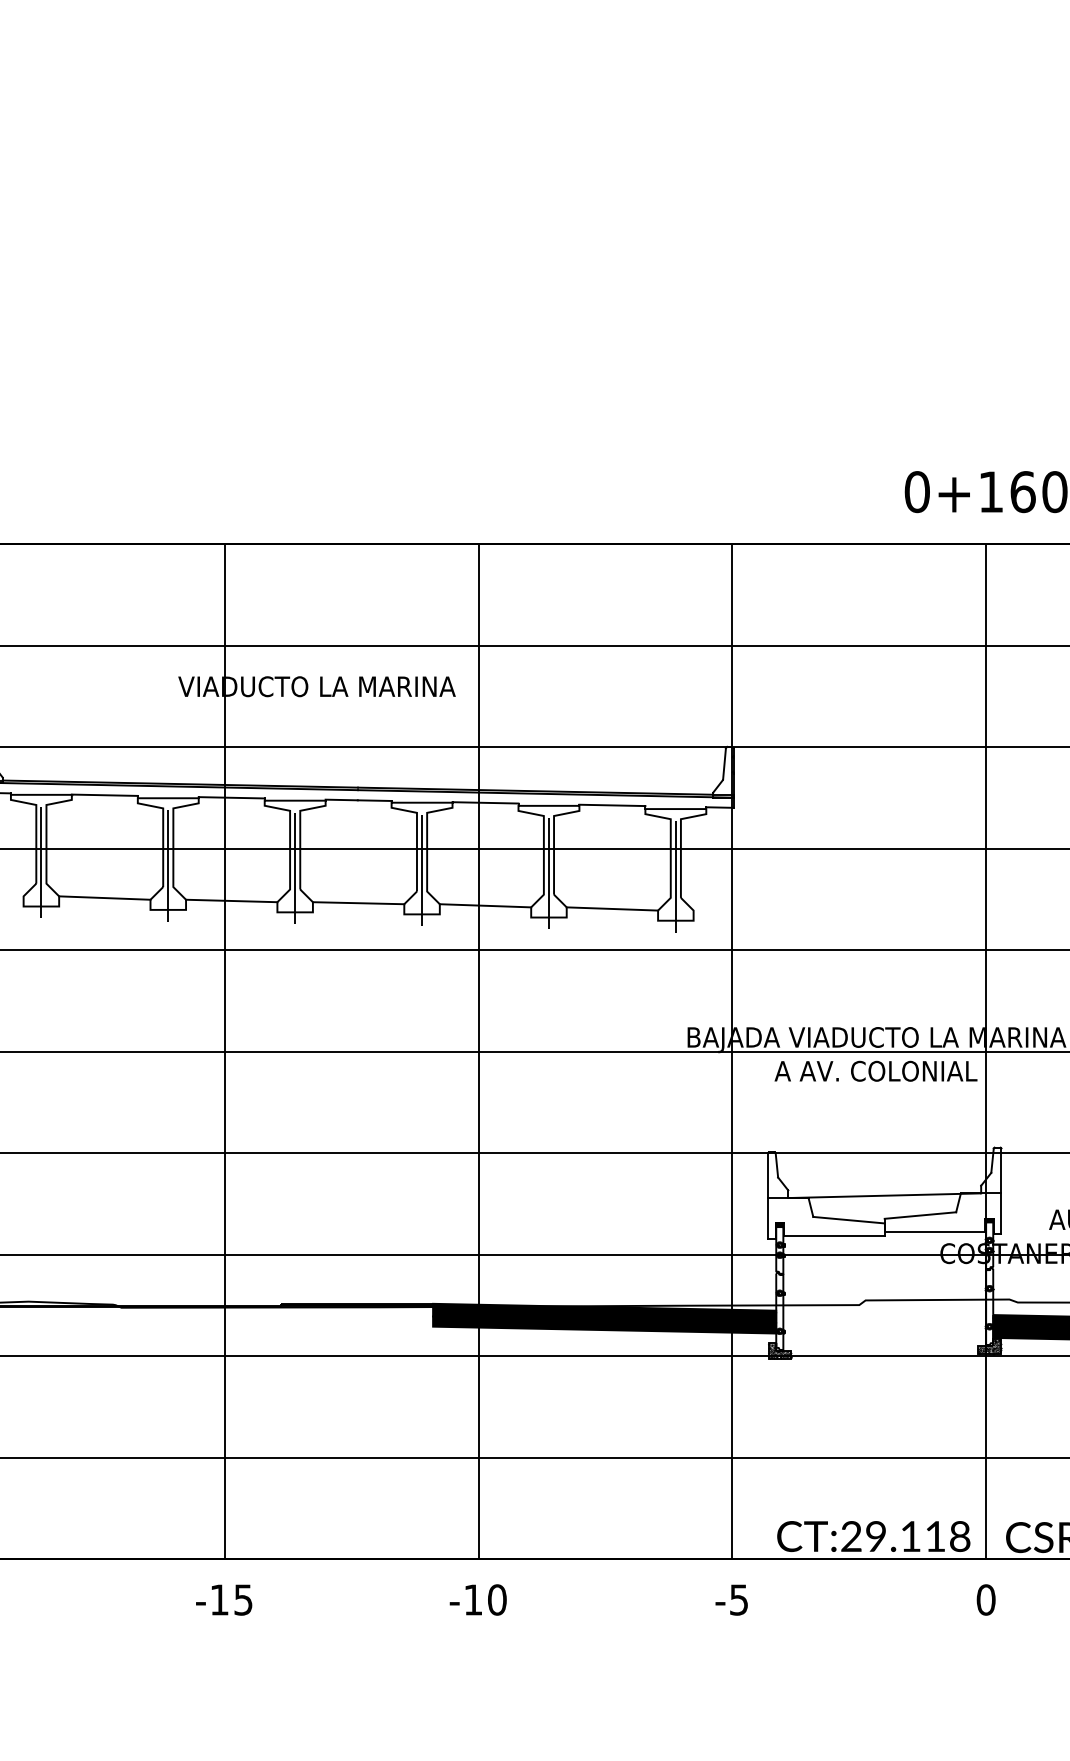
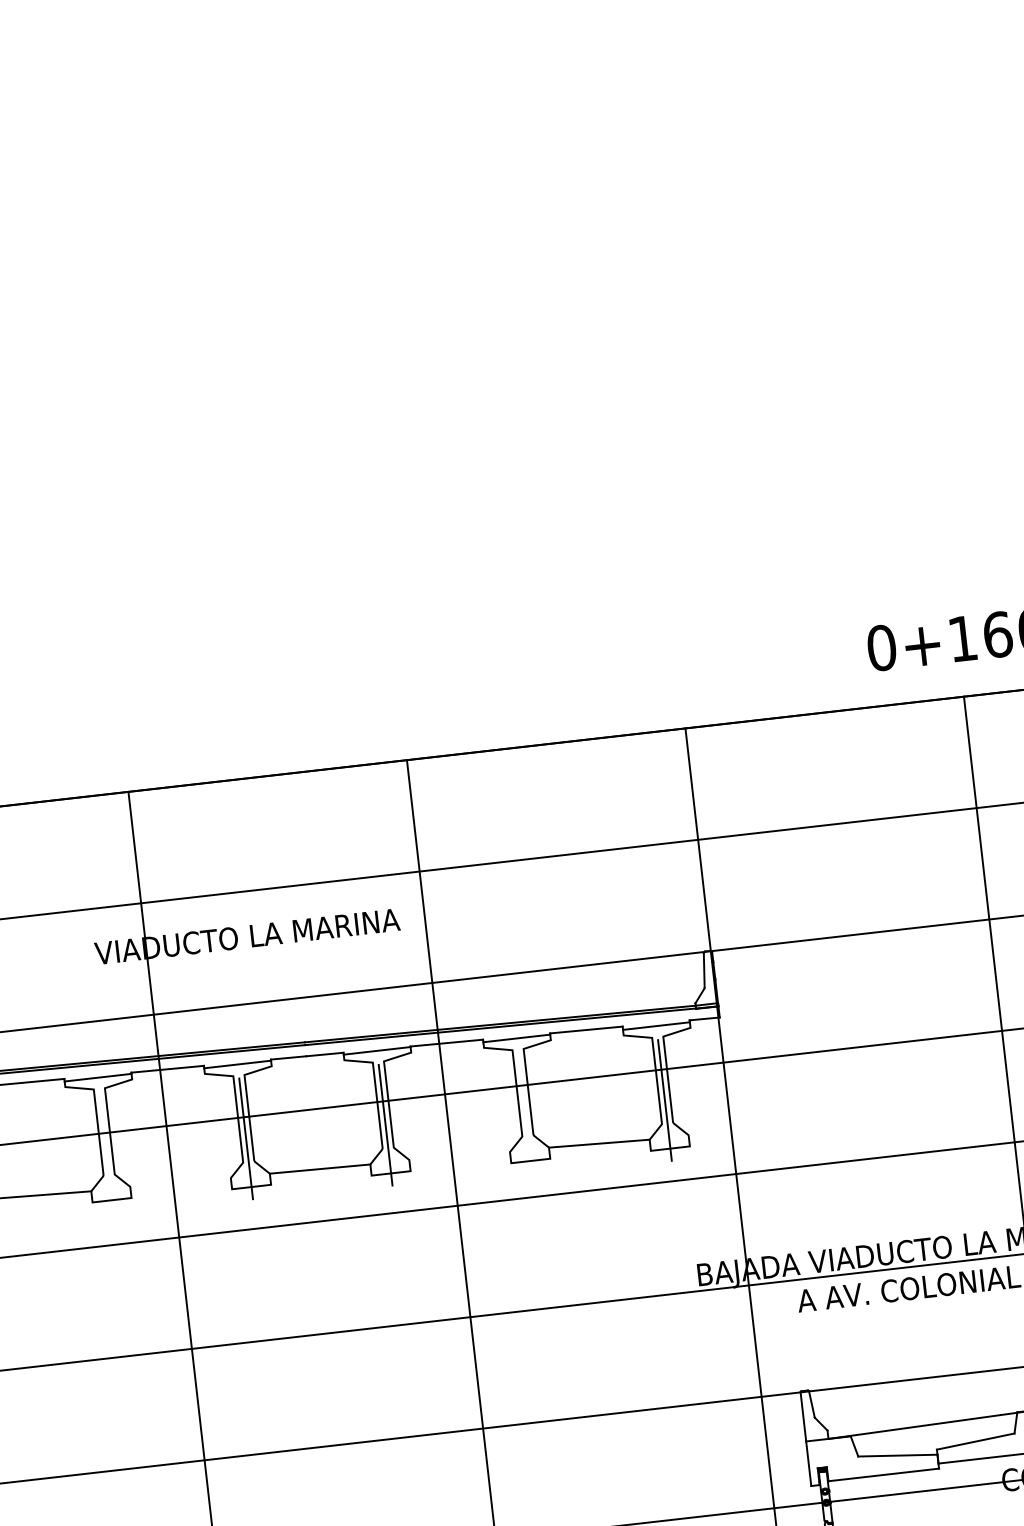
line: (168, 865) -> (106, 1151), removed
line: (548, 873) -> (524, 1112), removed
line: (231, 900) -> (180, 1182), removed
line: (485, 905) -> (459, 1155), removed

